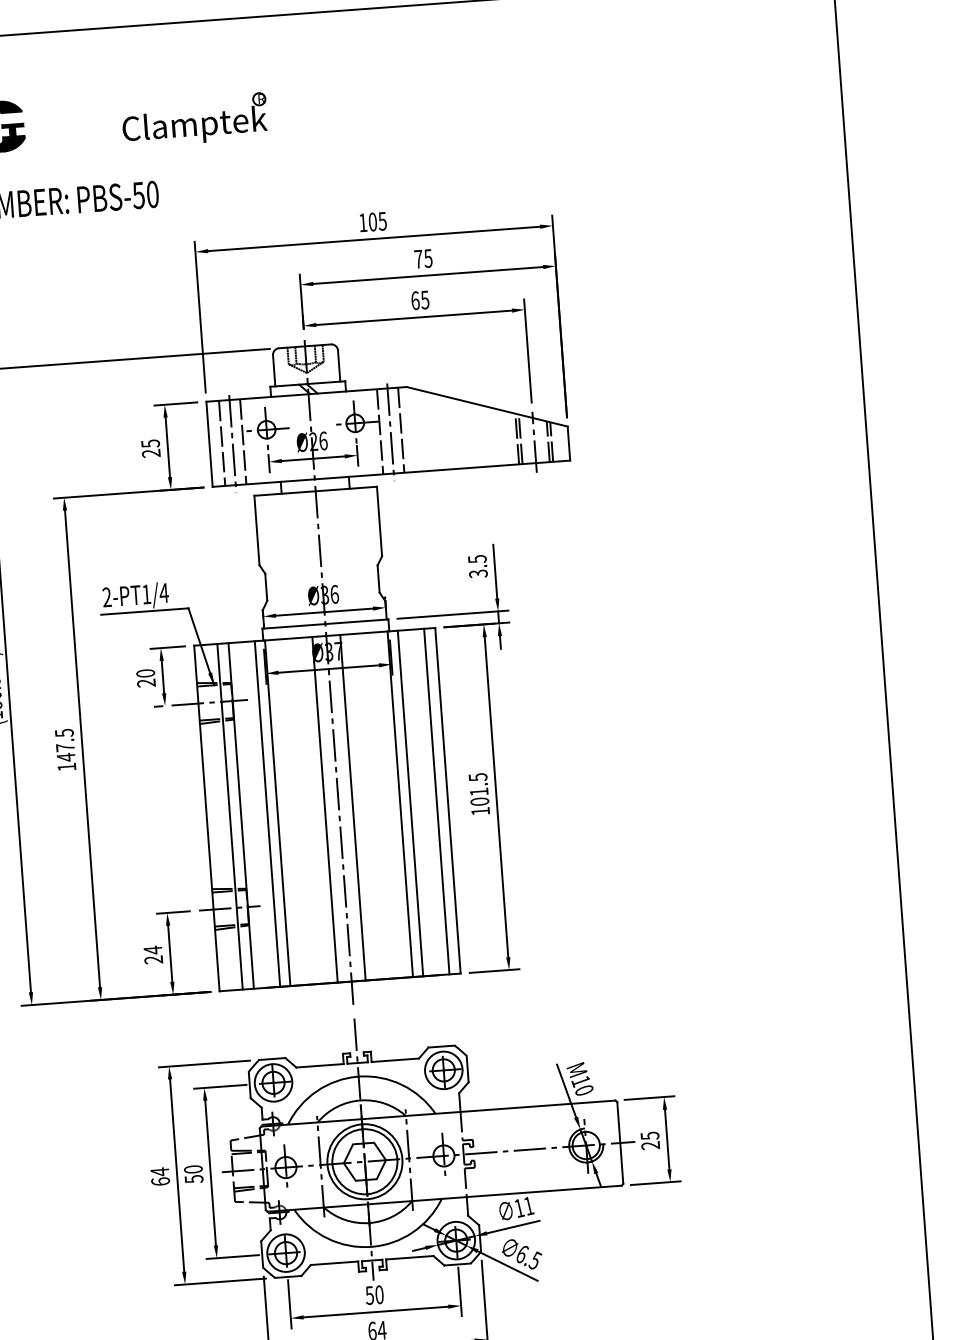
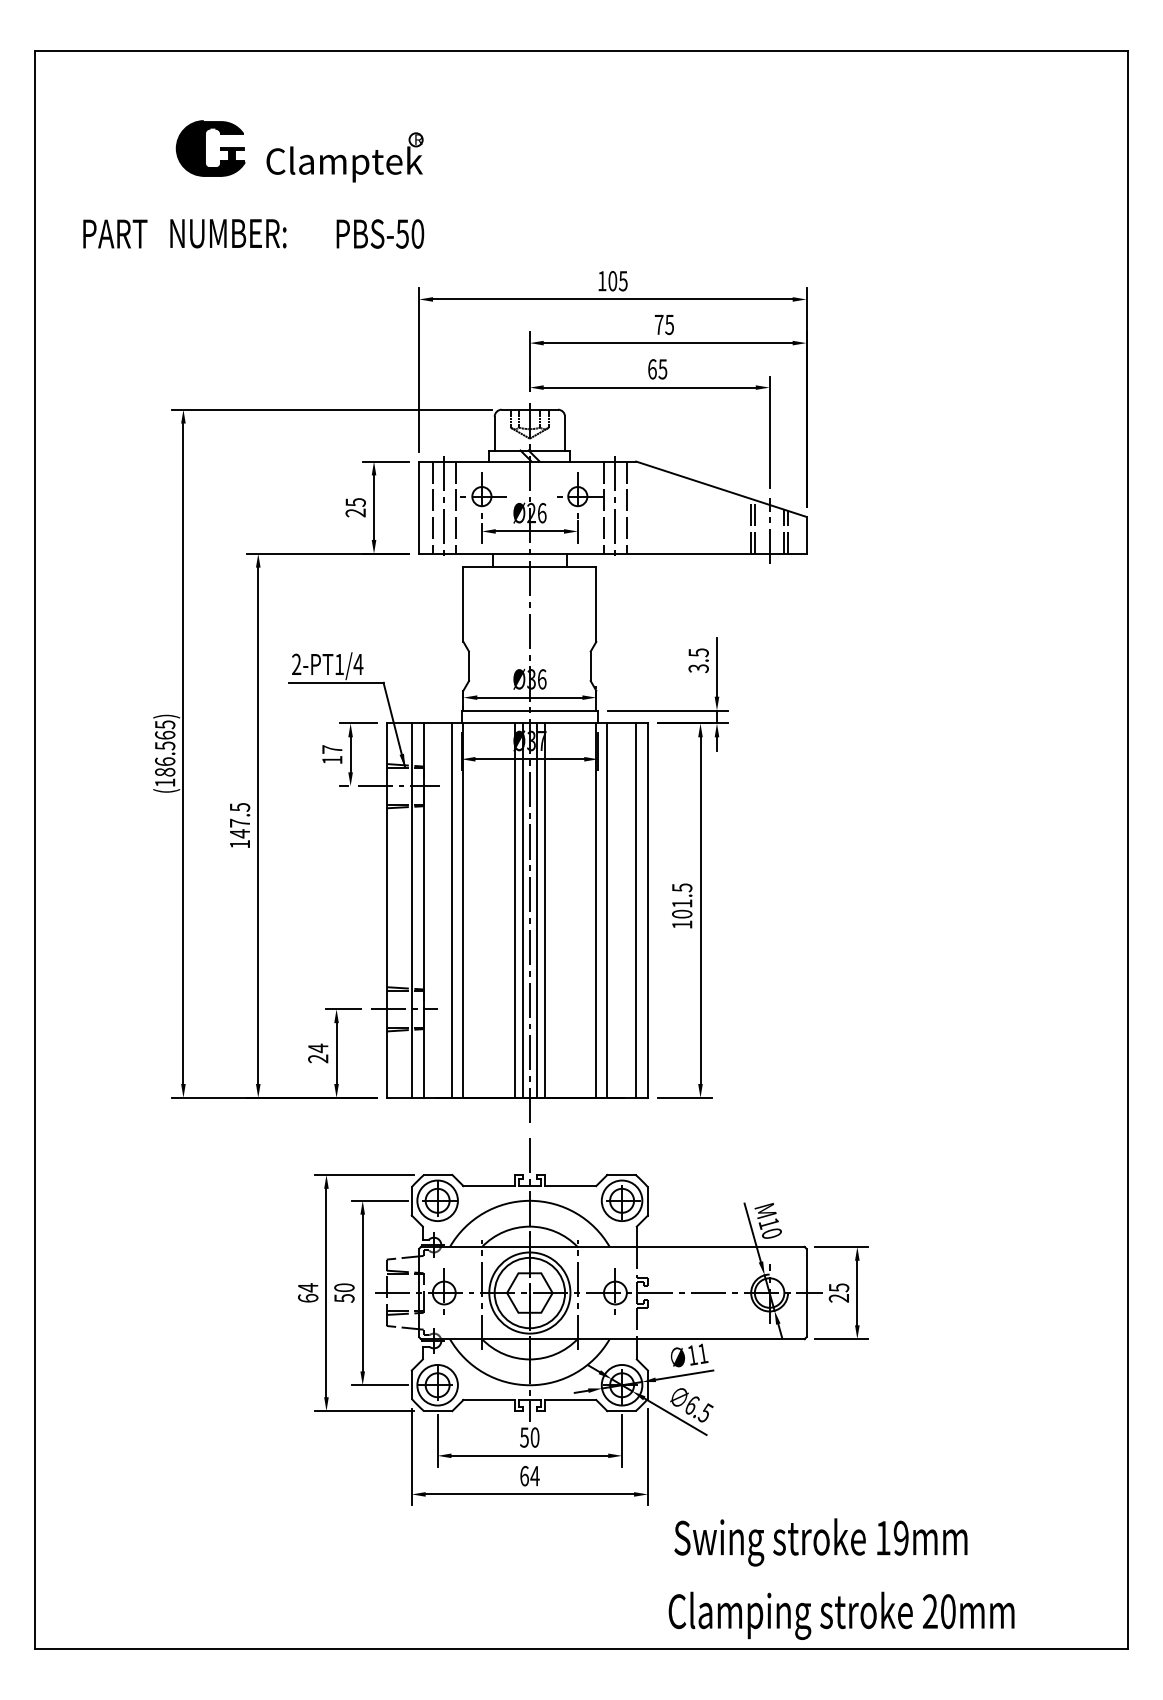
part: (194, 120) -> (344, 157), moved
text: (118, 196) -> (380, 233), moved
text: (146, 678) -> (332, 754), 20 -> 17
line: (346, 808) -> (537, 910), added
line: (332, 809) -> (522, 910), added

